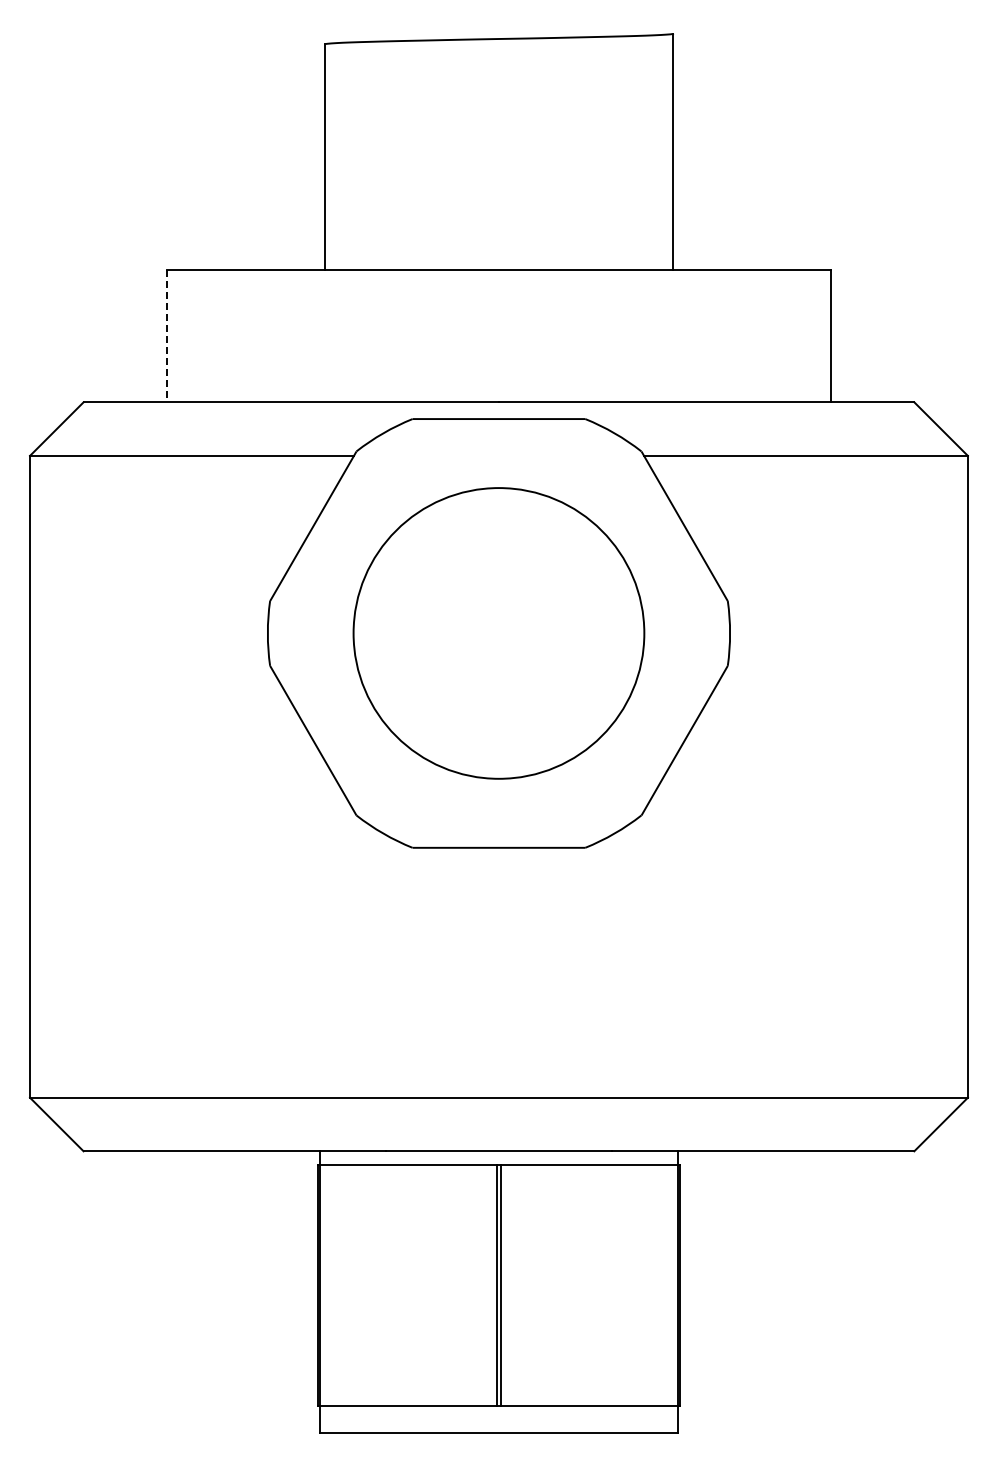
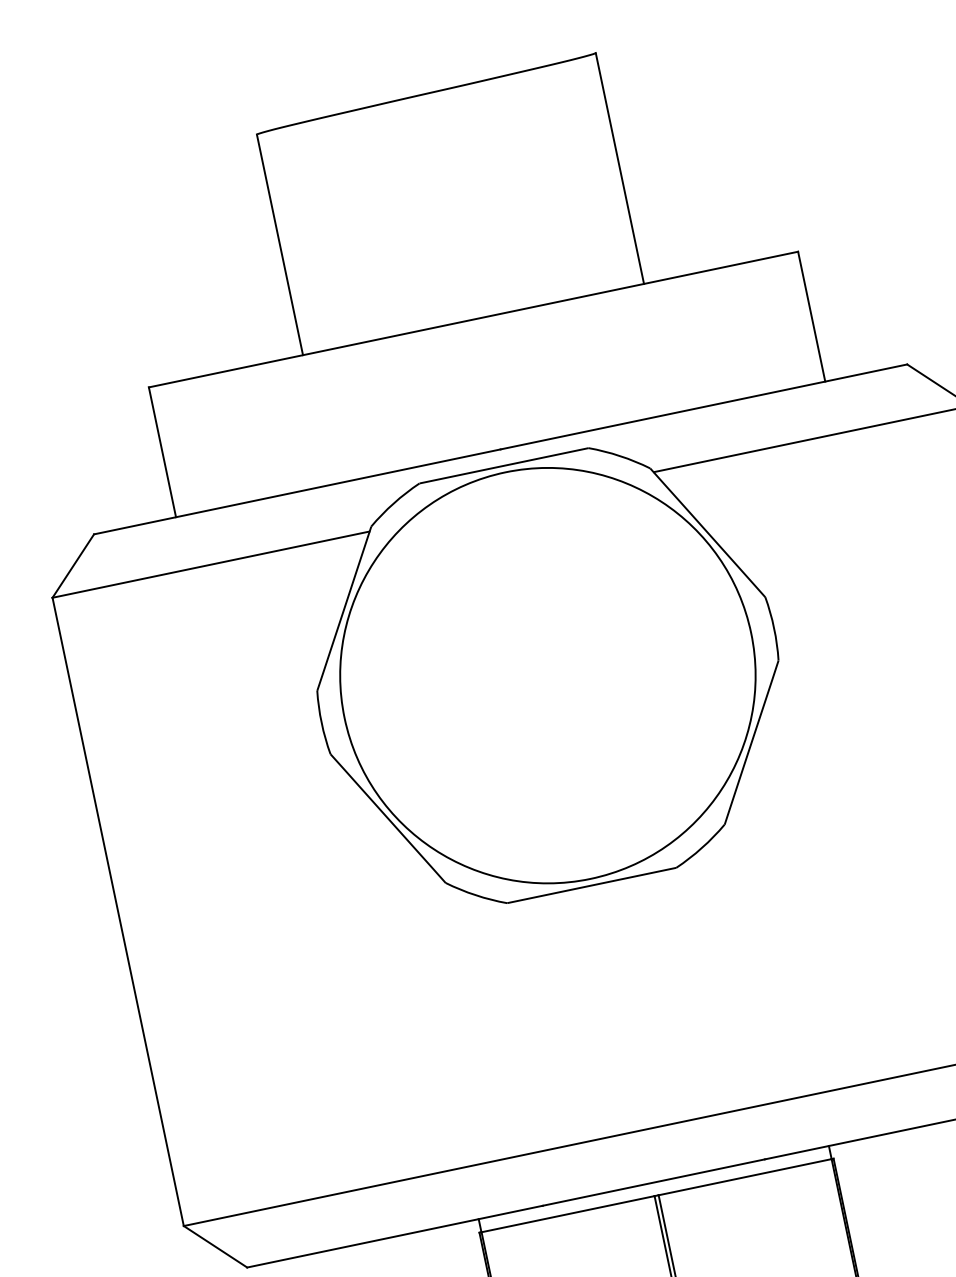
line: (167, 336) -> (162, 452), dashed -> solid
circle: (498, 633) -> (547, 675), size x1.43

